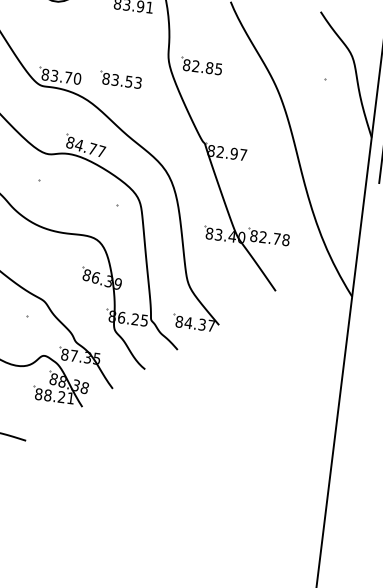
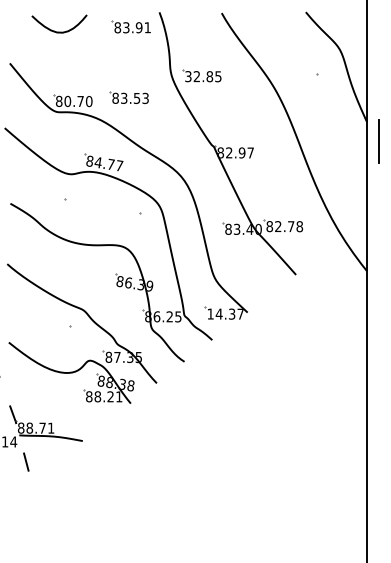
text: (186, 65) -> (188, 76), 82.85 -> 32.85
text: (54, 74) -> (67, 100), 83.70 -> 80.70
text: (179, 321) -> (210, 313), 84.37 -> 14.37

